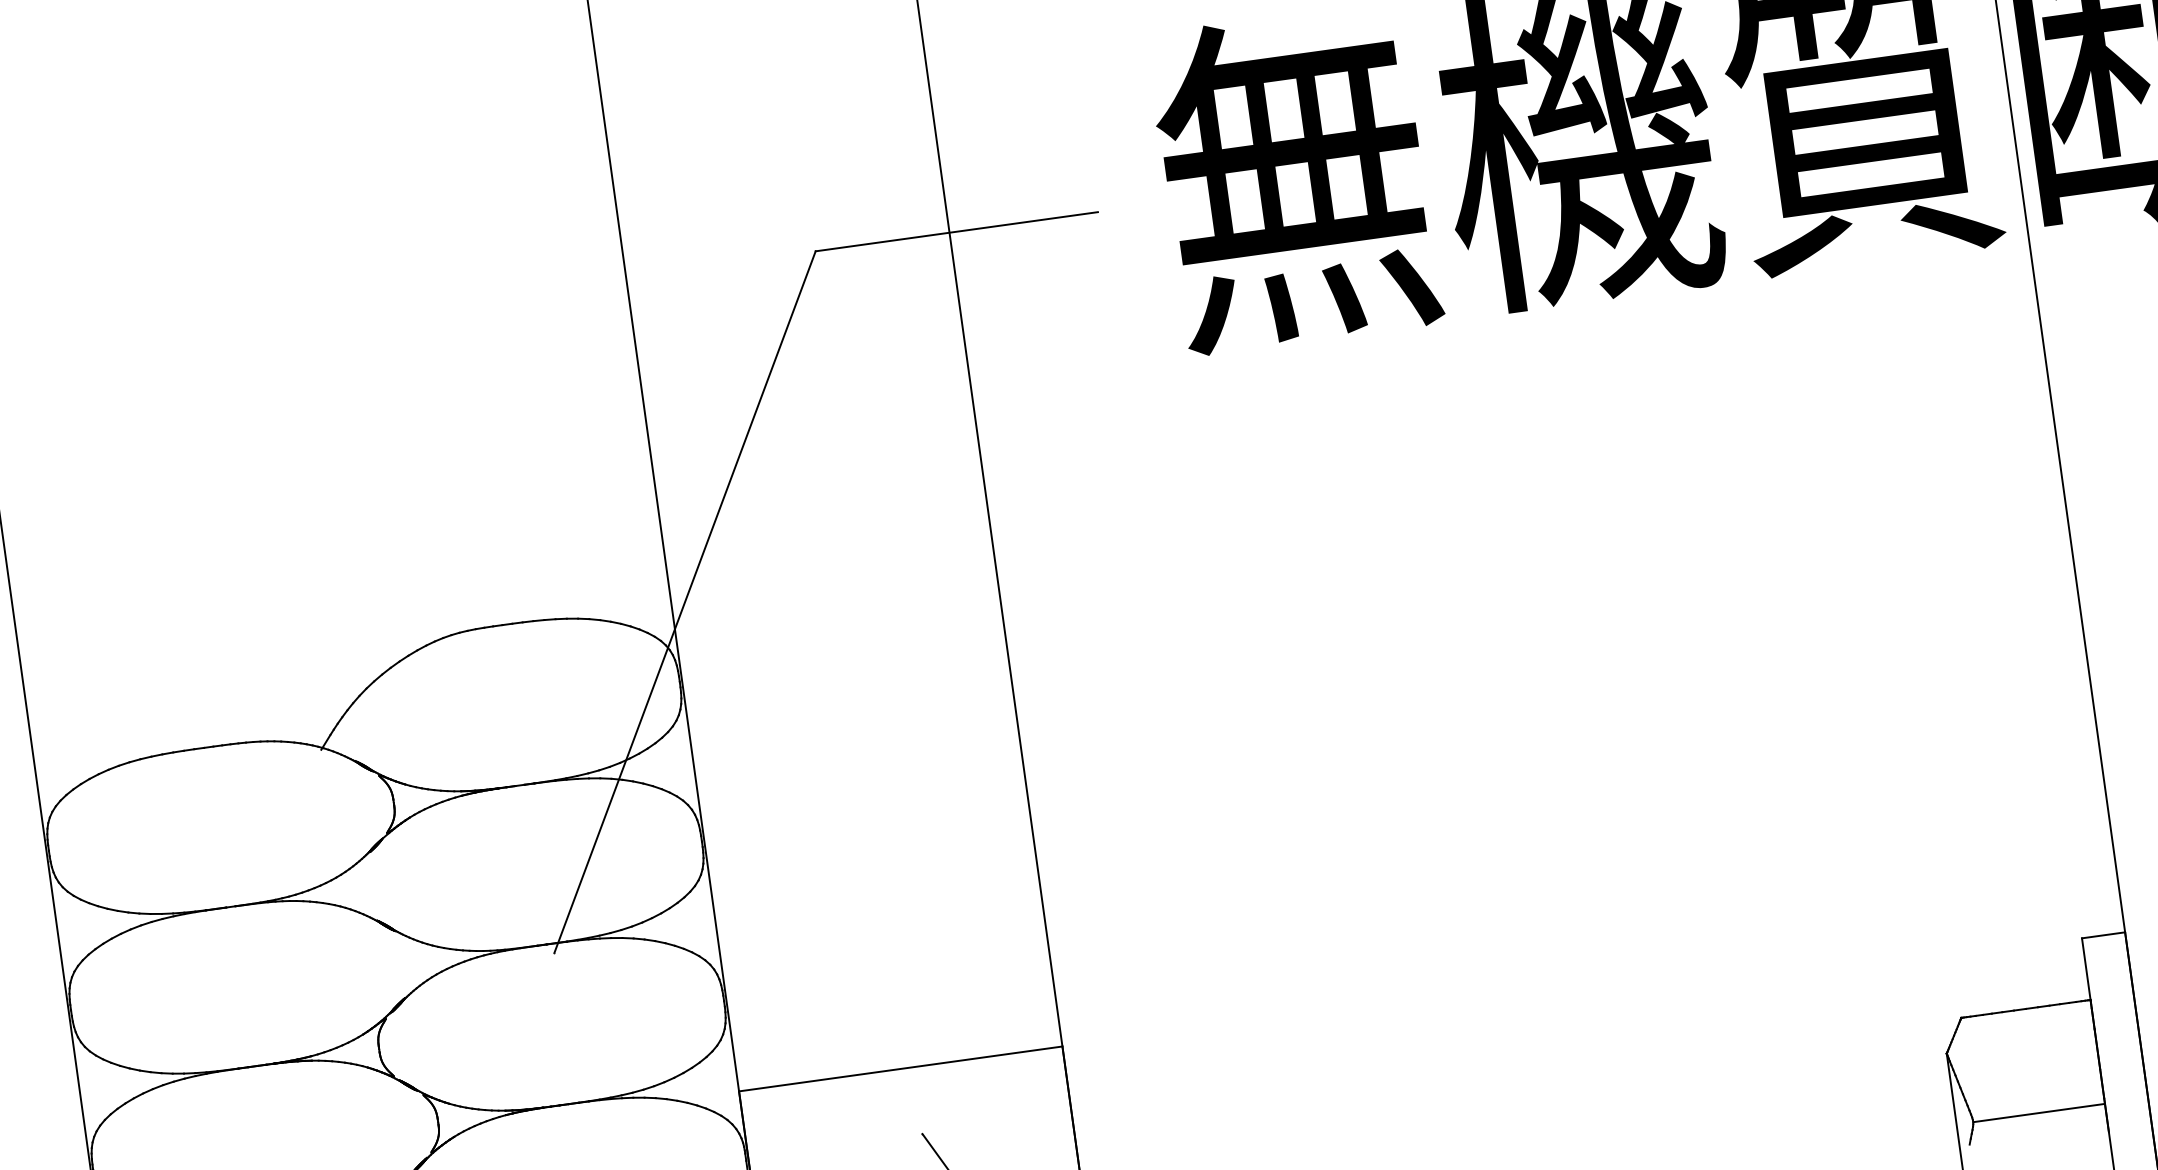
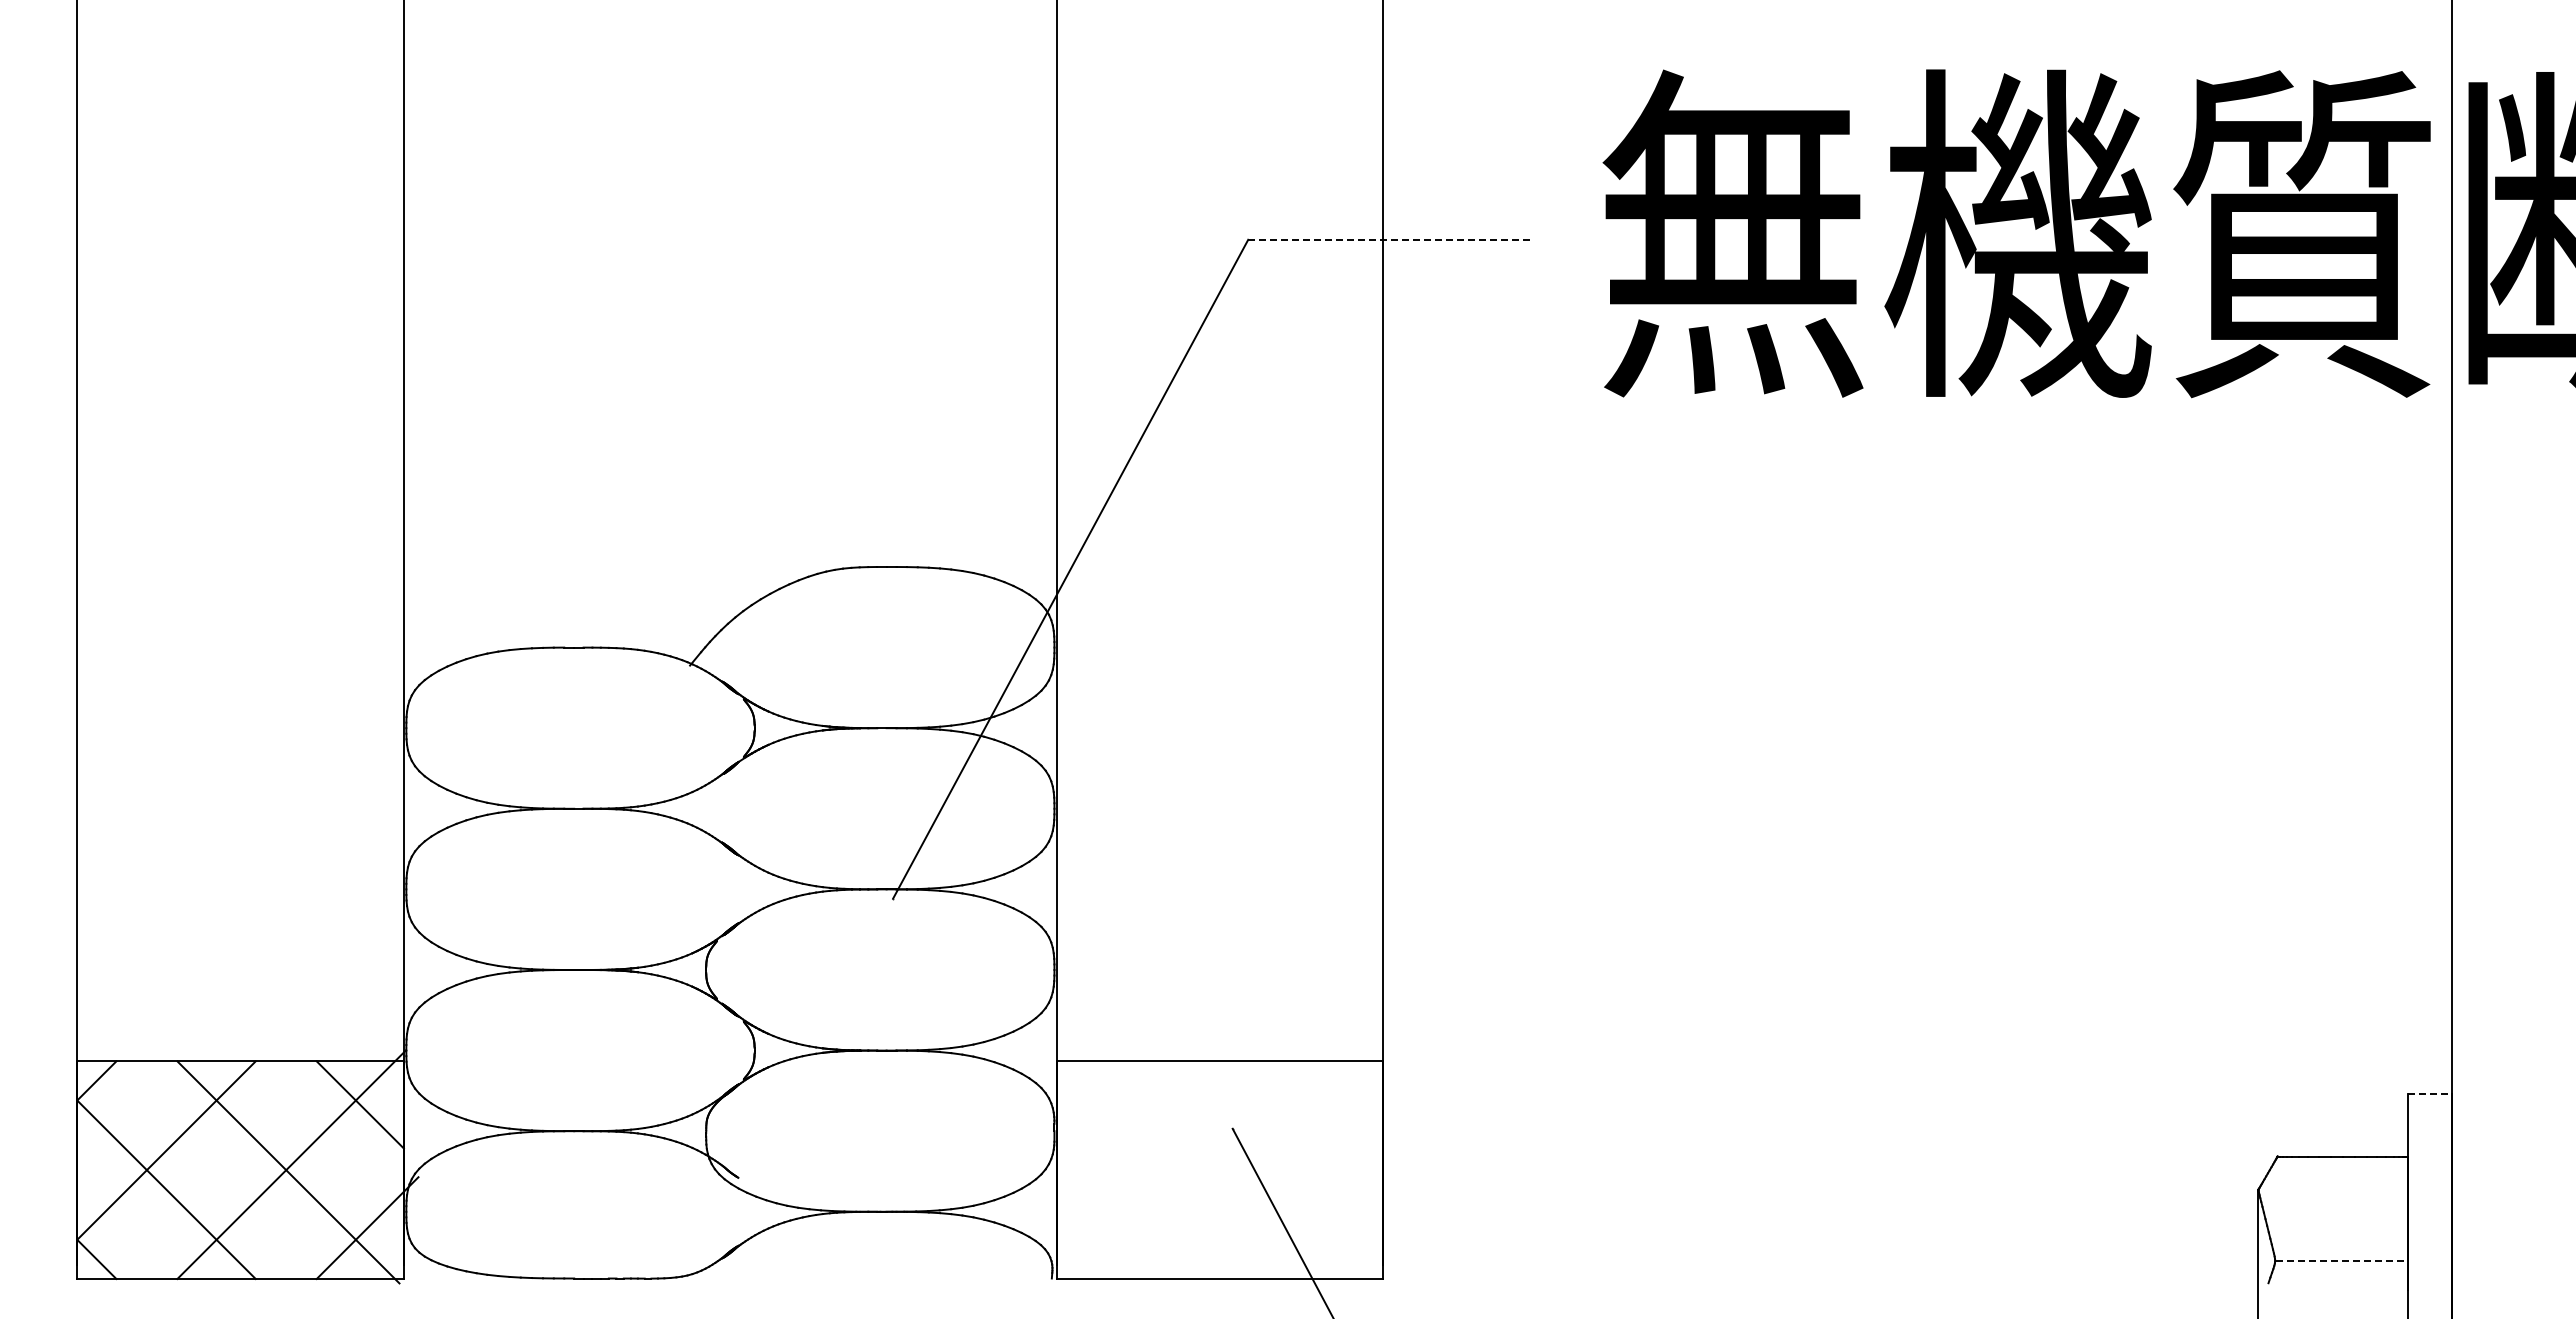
line: (957, 231) -> (1391, 239), solid -> dashed
line: (2103, 935) -> (2429, 1094), solid -> dashed
line: (2039, 1112) -> (2342, 1261), solid -> dashed

